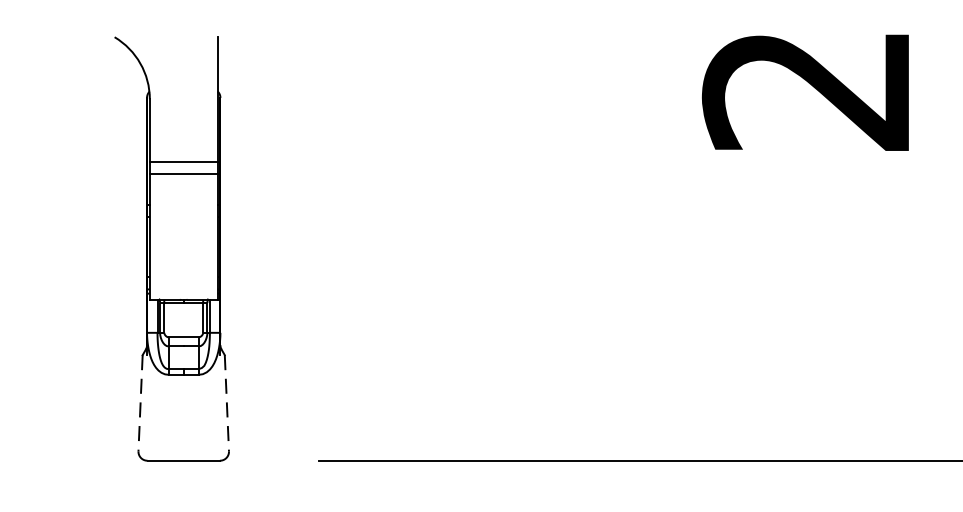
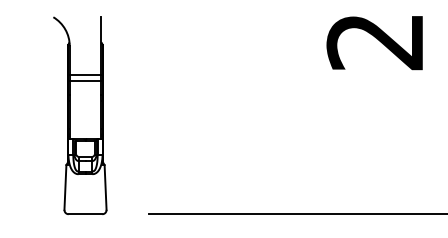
line: (140, 403) -> (65, 187), dashed -> solid
line: (226, 403) -> (105, 187), dashed -> solid

